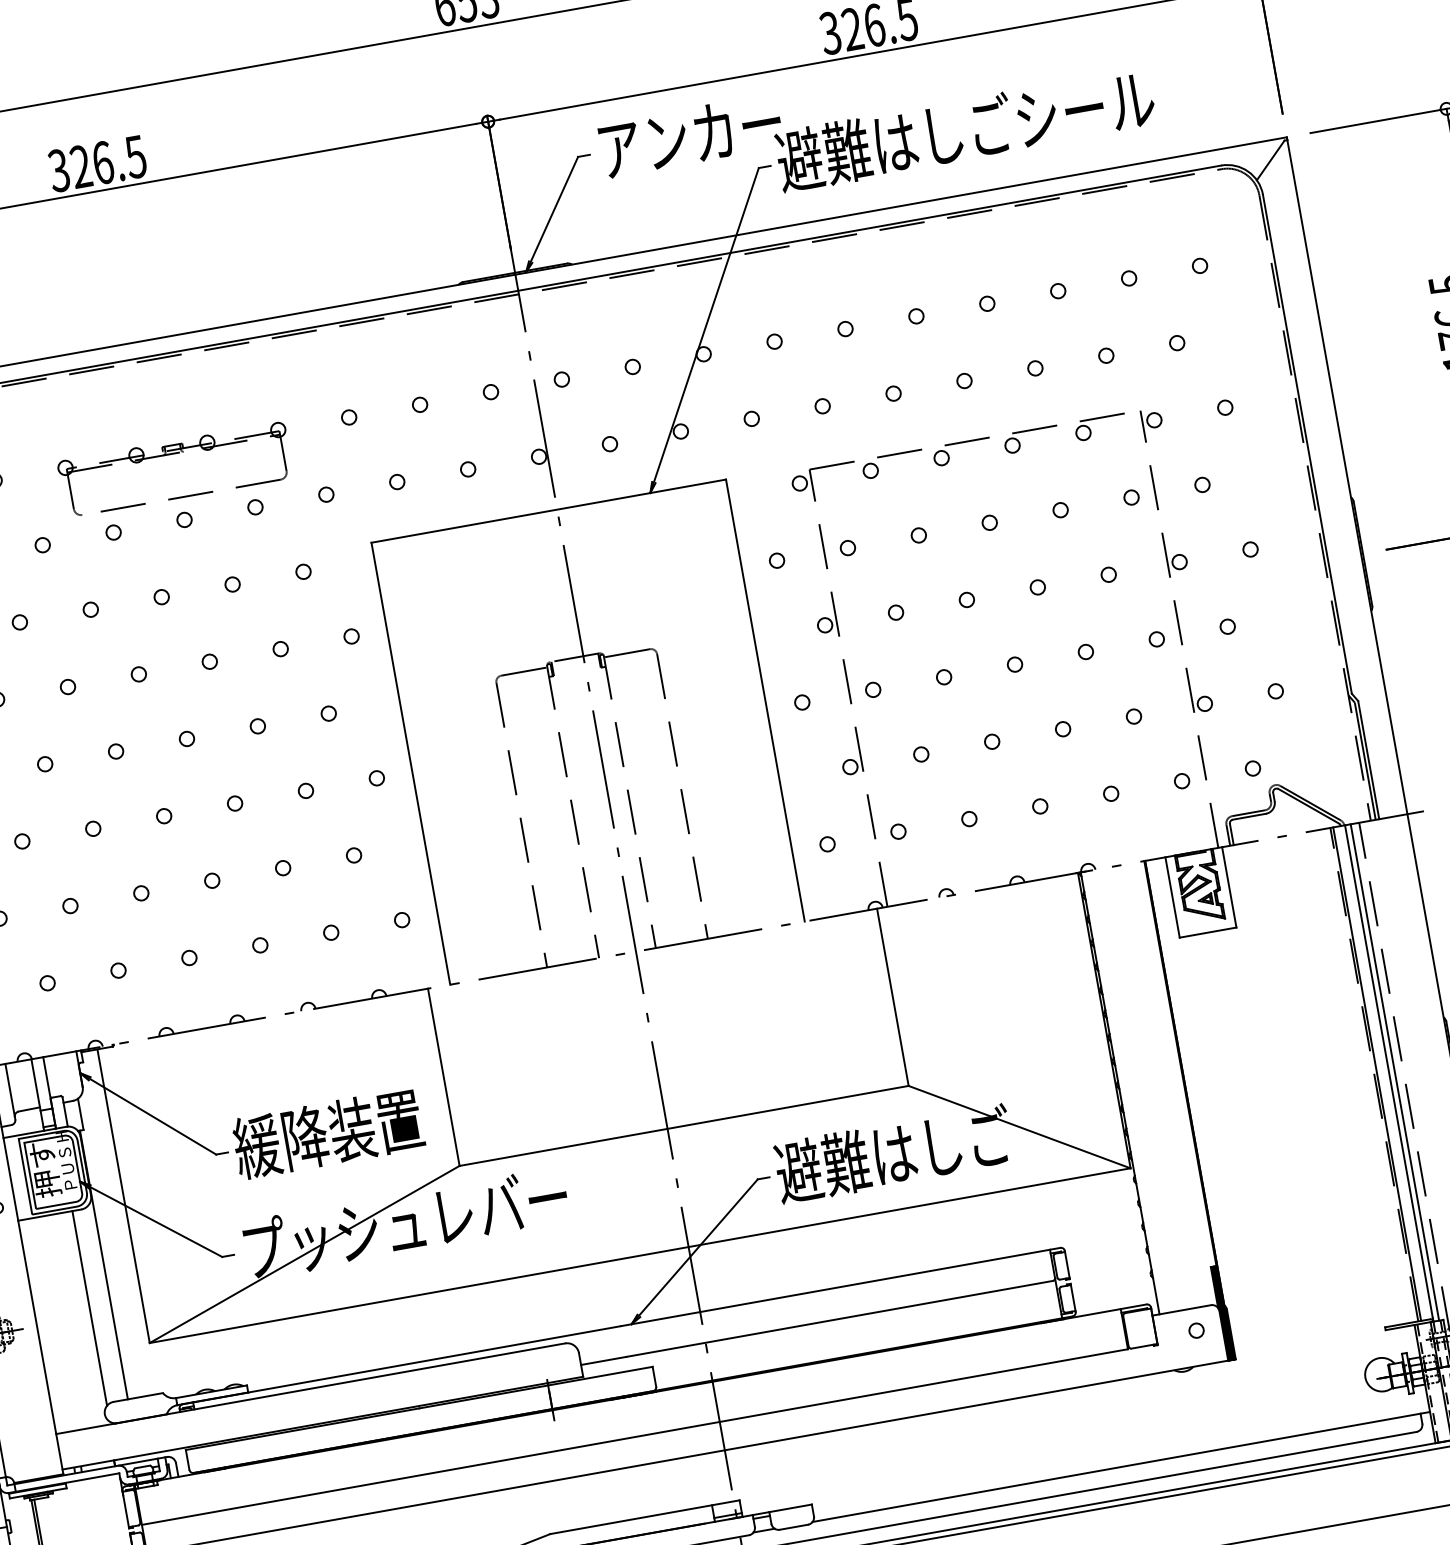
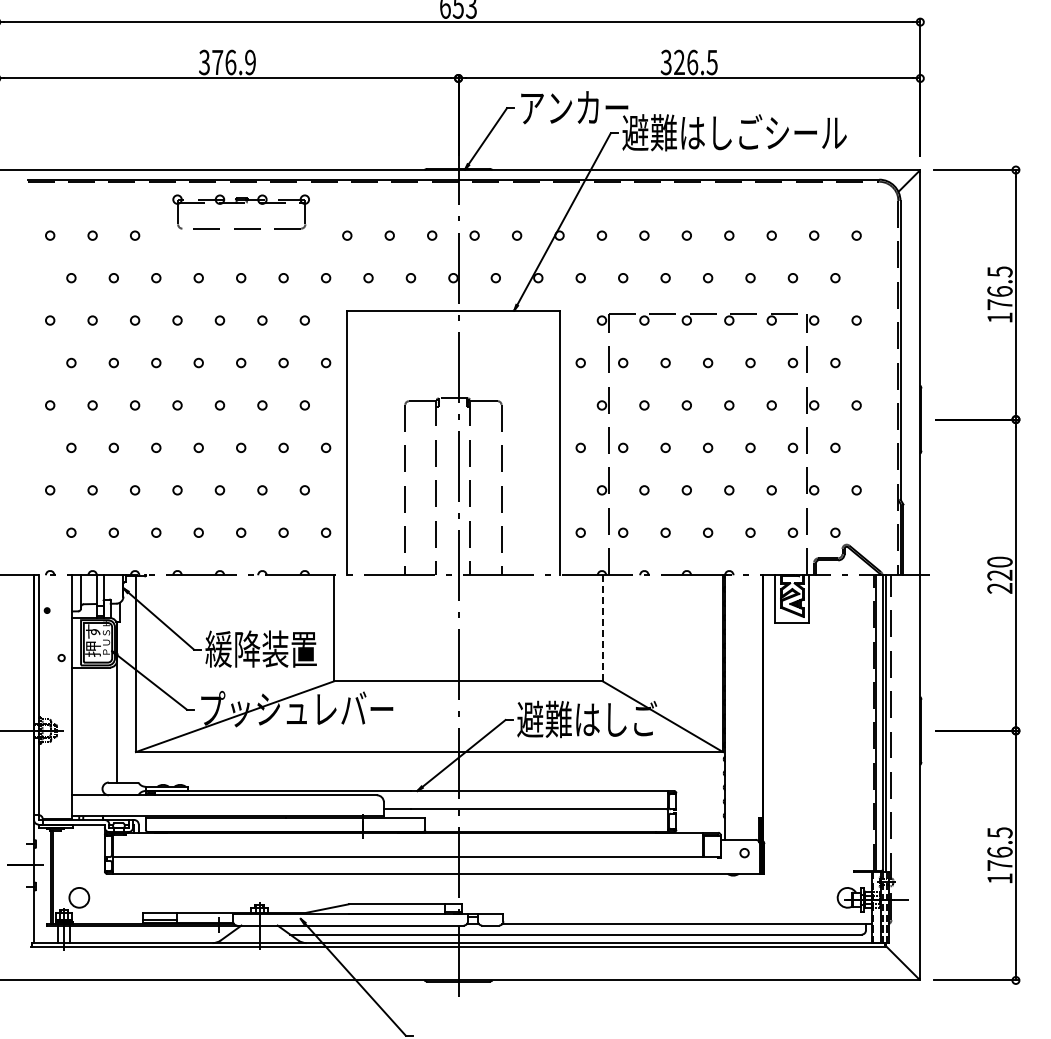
text: (107, 162) -> (233, 62), 326.5 -> 376.9
part: (171, 455) -> (240, 203), moved
line: (892, 997) -> (602, 628), solid -> dashed
line: (89, 1307) -> (104, 725), removed

